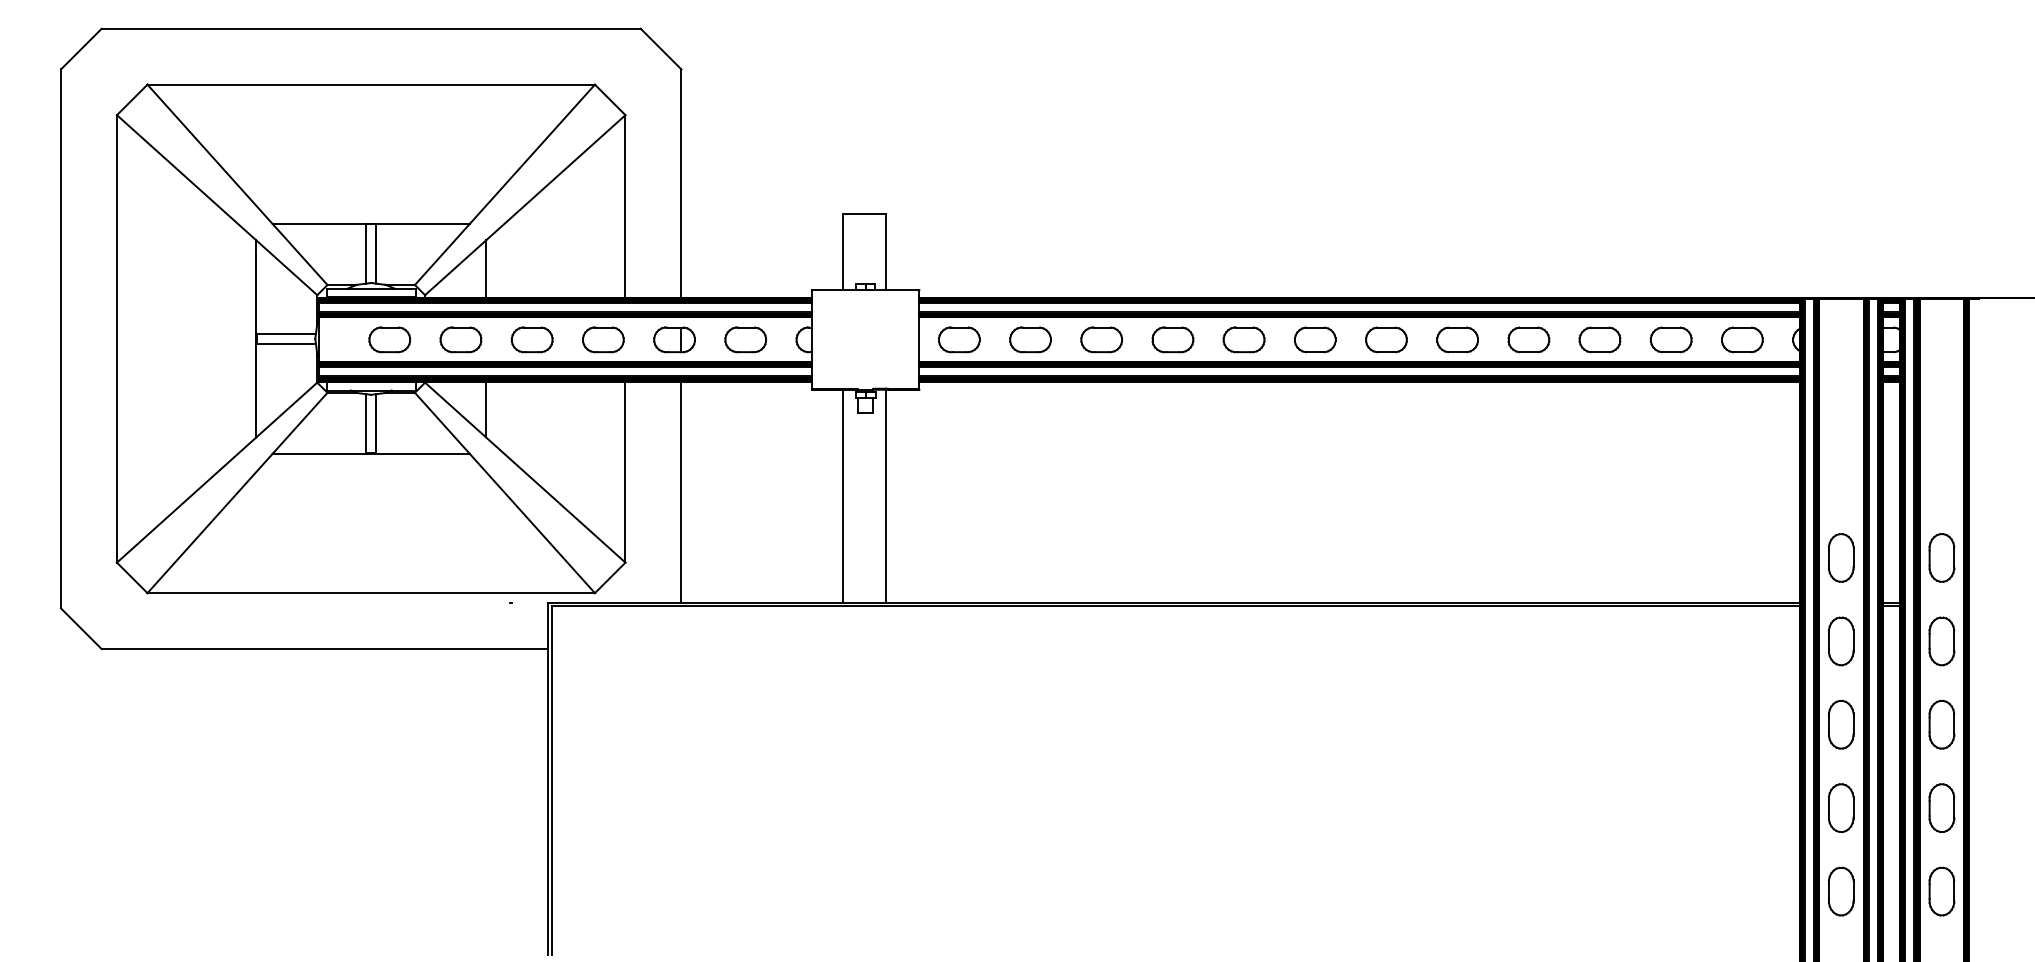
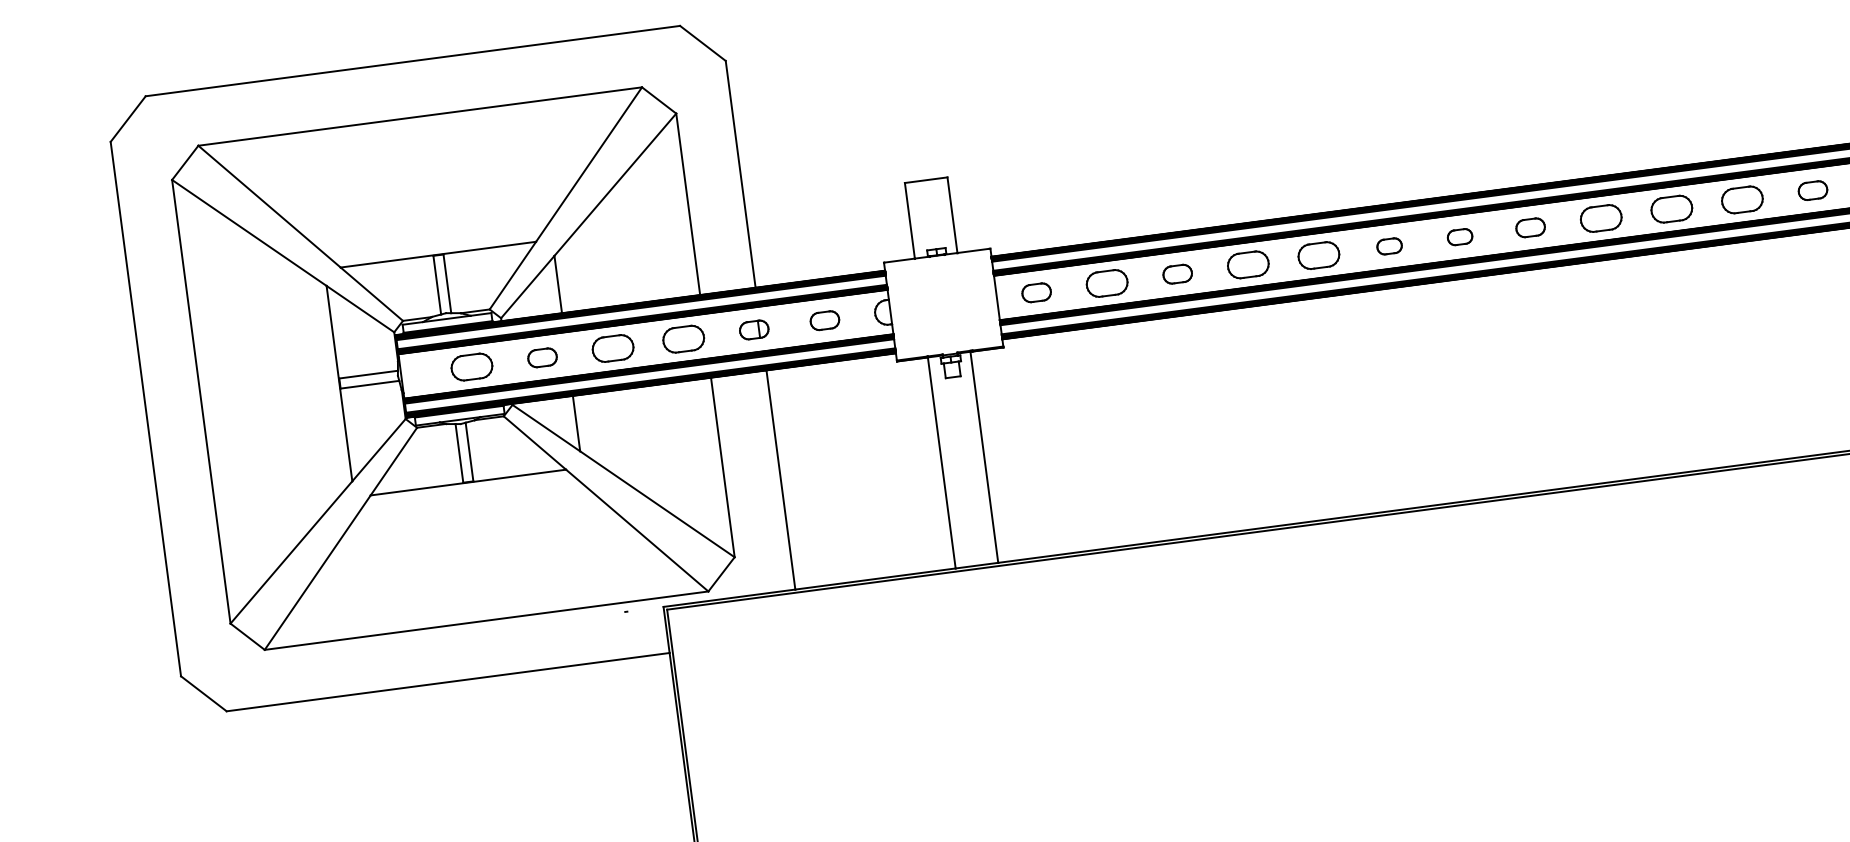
part: (460, 339) -> (541, 357), size x0.7
part: (674, 339) -> (754, 329), size x0.7
part: (745, 339) -> (824, 320), size x0.7
part: (959, 339) -> (1036, 292), size x0.7
part: (1101, 339) -> (1177, 273), size x0.7
part: (1315, 339) -> (1389, 245), size x0.6
part: (1386, 339) -> (1460, 236), size x0.6
part: (1457, 339) -> (1530, 227), size x0.7
part: (1742, 339) -> (1813, 190), size x0.7

